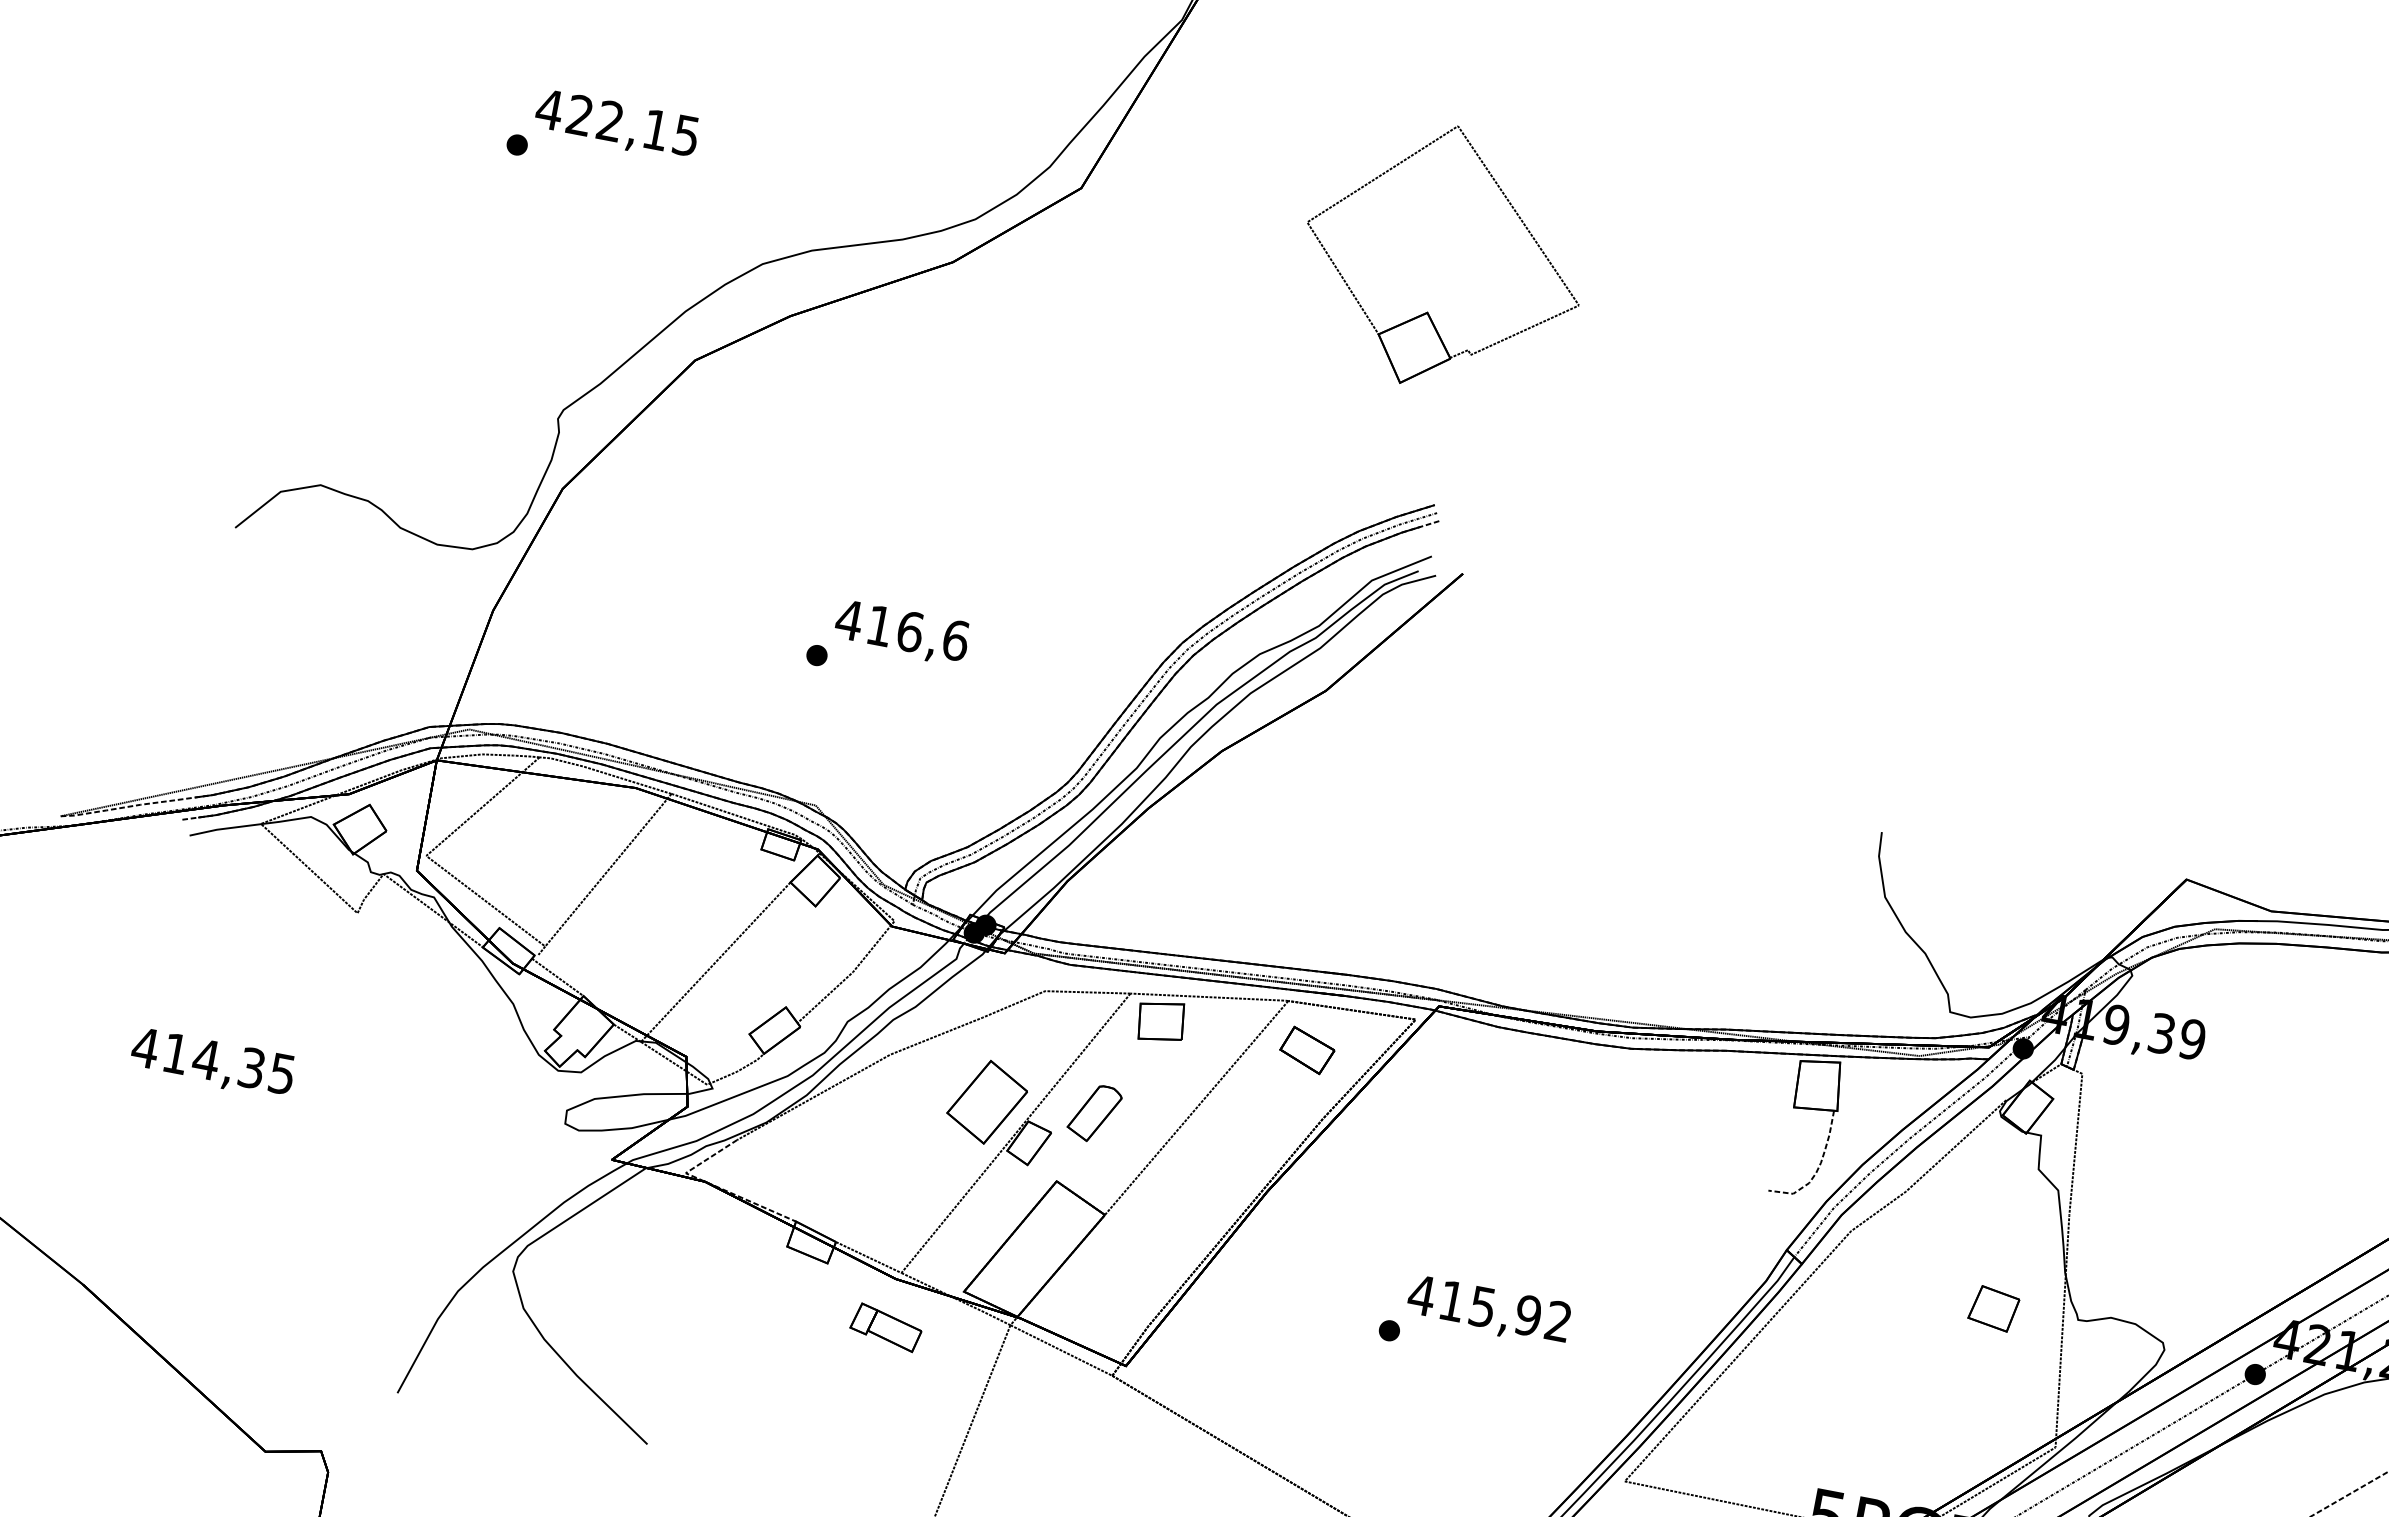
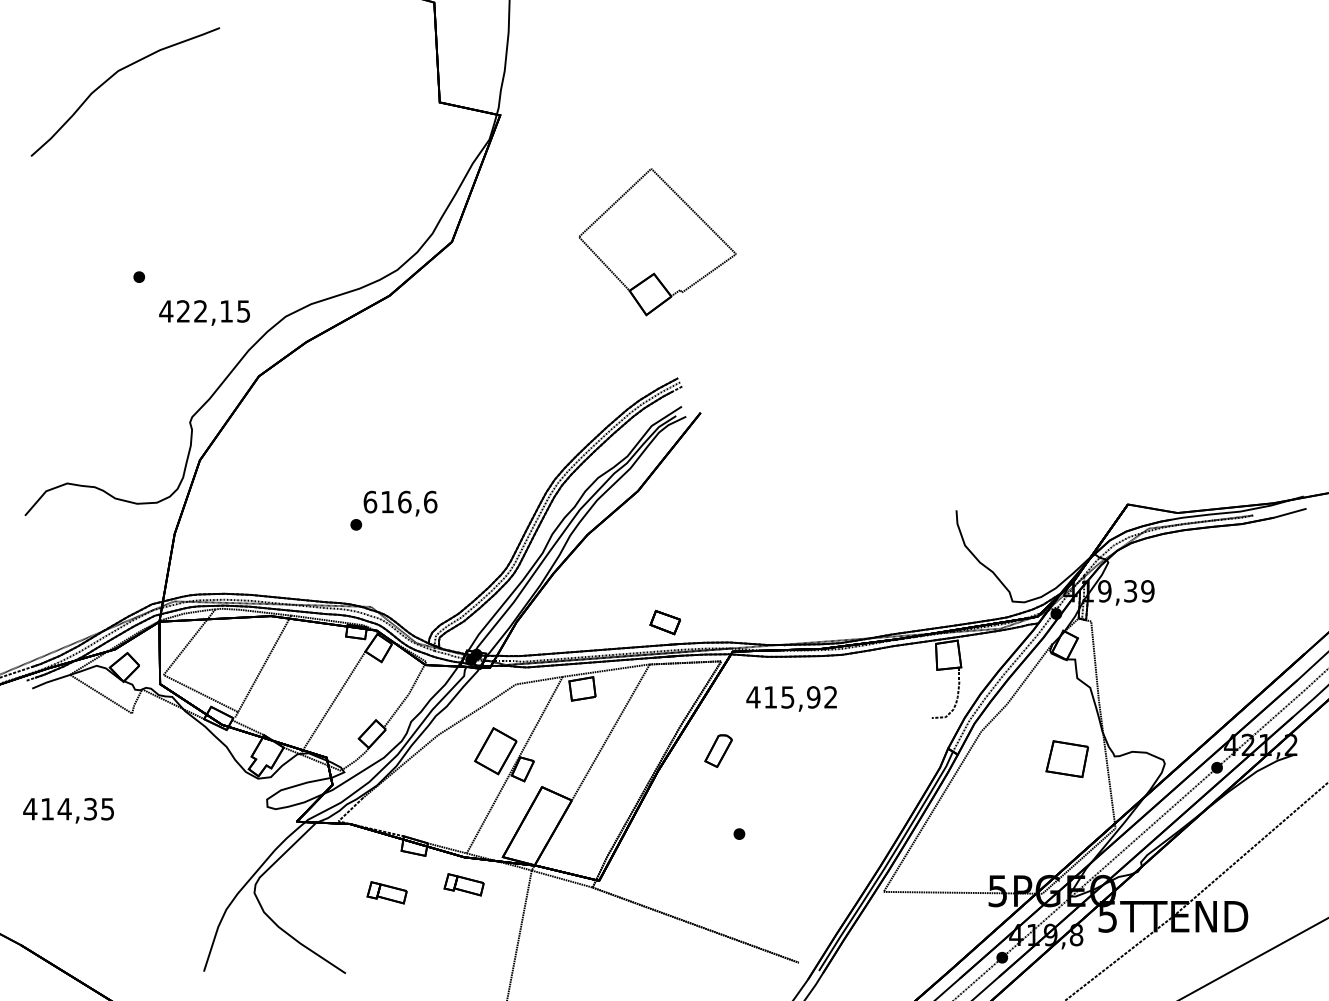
text: (616, 124) -> (204, 312), moved
text: (849, 619) -> (370, 501), 416,6 -> 616,6
part: (1305, 1050) -> (664, 622), moved
part: (1094, 1112) -> (718, 750), moved
part: (1994, 1307) -> (1067, 758), size x1.6
text: (1488, 1310) -> (791, 698), moved
part: (746, 1314) -> (386, 892), added

